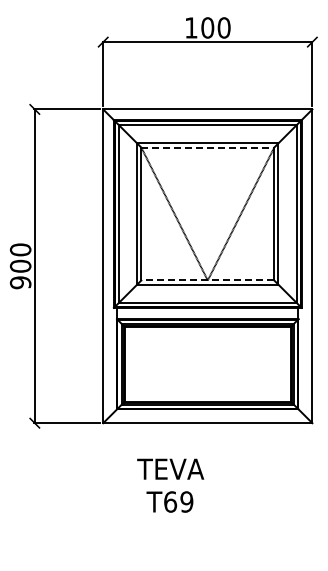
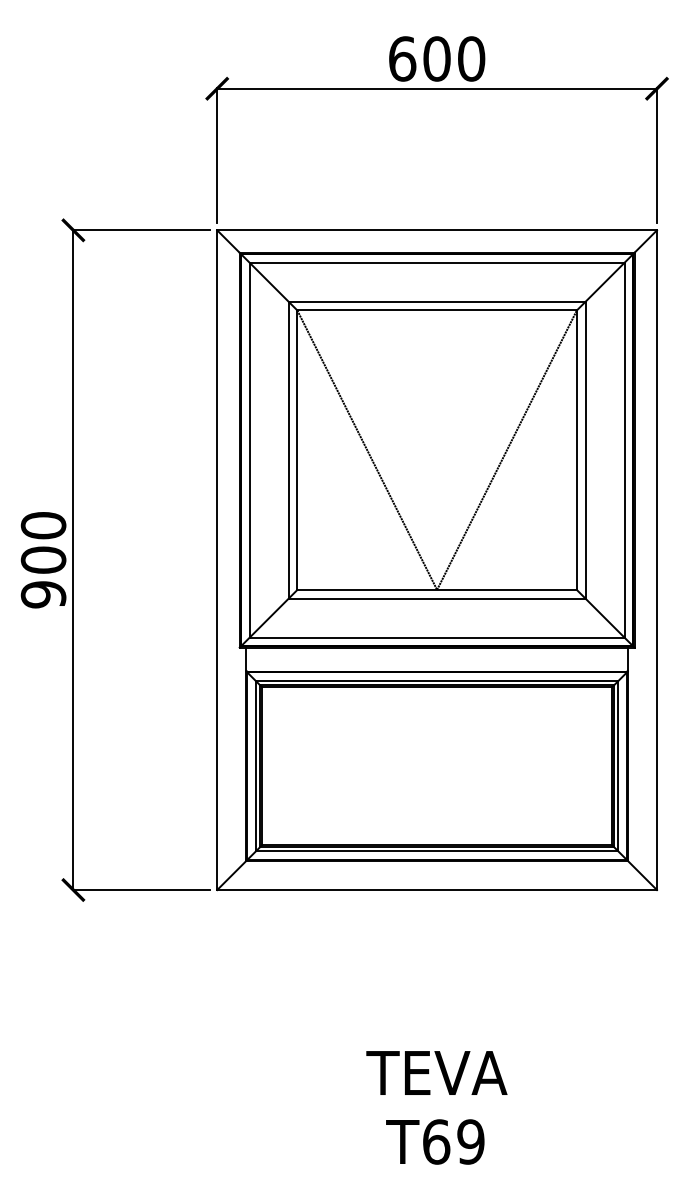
text: (191, 27) -> (402, 58), 100 -> 600
line: (208, 147) -> (438, 310), dashed -> solid
line: (207, 280) -> (436, 589), dashed -> solid
text: (170, 485) -> (436, 1107), moved

